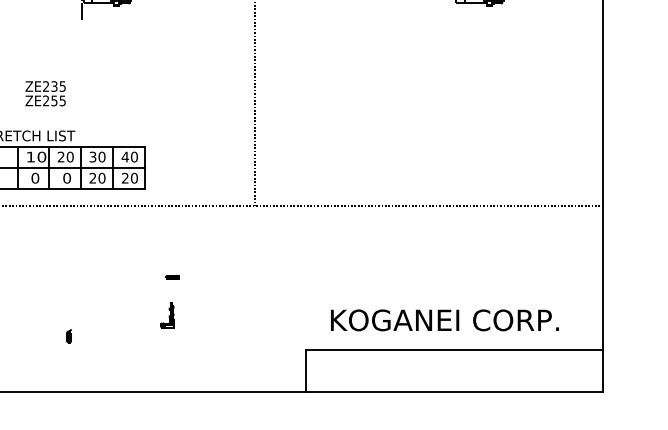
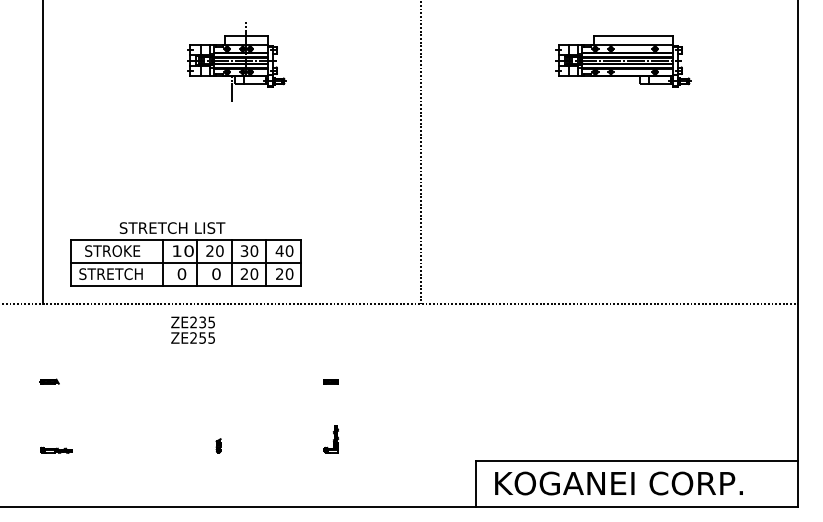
text: (45, 93) -> (192, 329), moved
part: (166, 315) -> (330, 439), moved
text: (444, 320) -> (618, 483), moved

